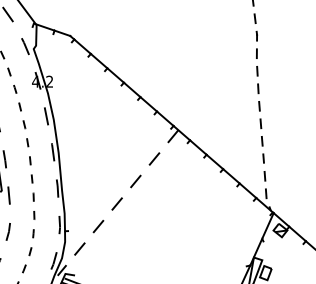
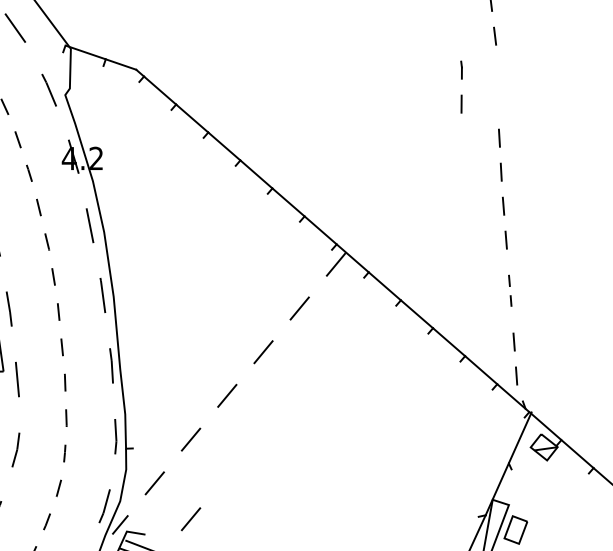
part: (256, 44) -> (460, 86), moved
part: (262, 149) -> (509, 290), size x0.6
line: (98, 267) -> (190, 519), added

